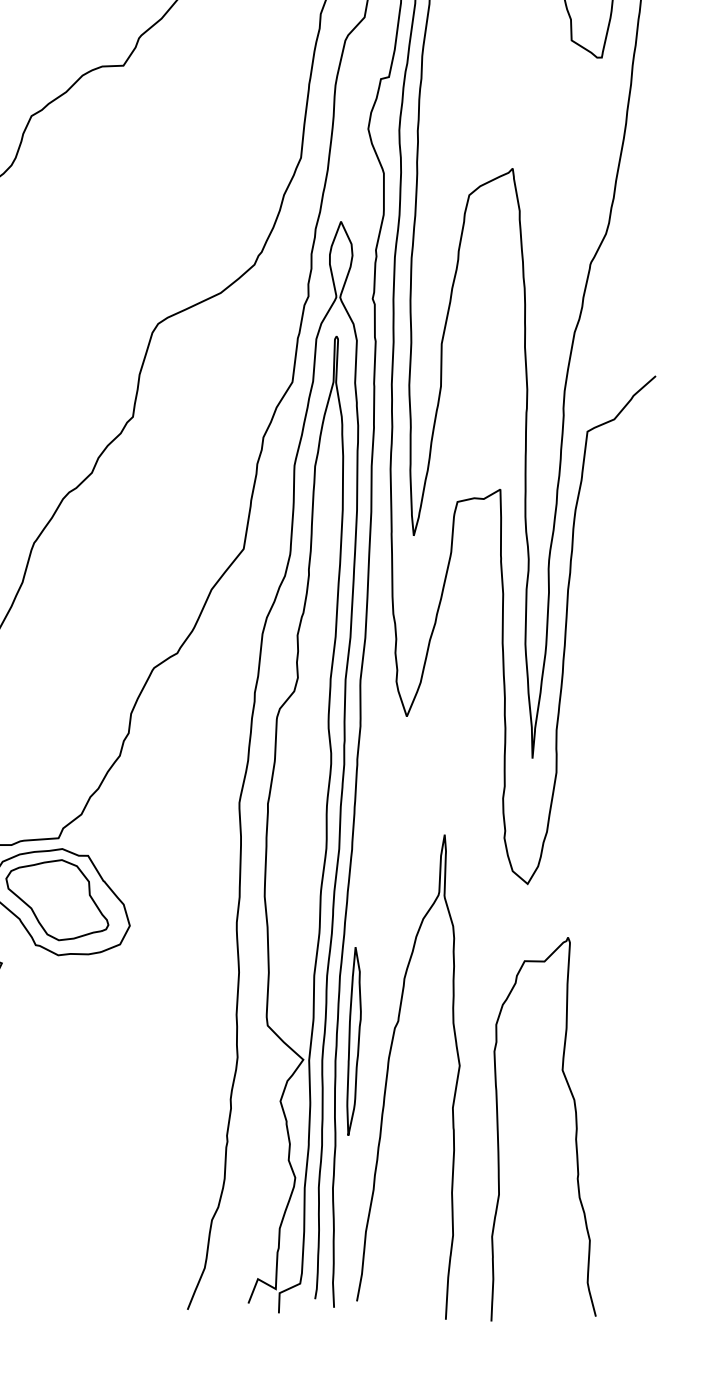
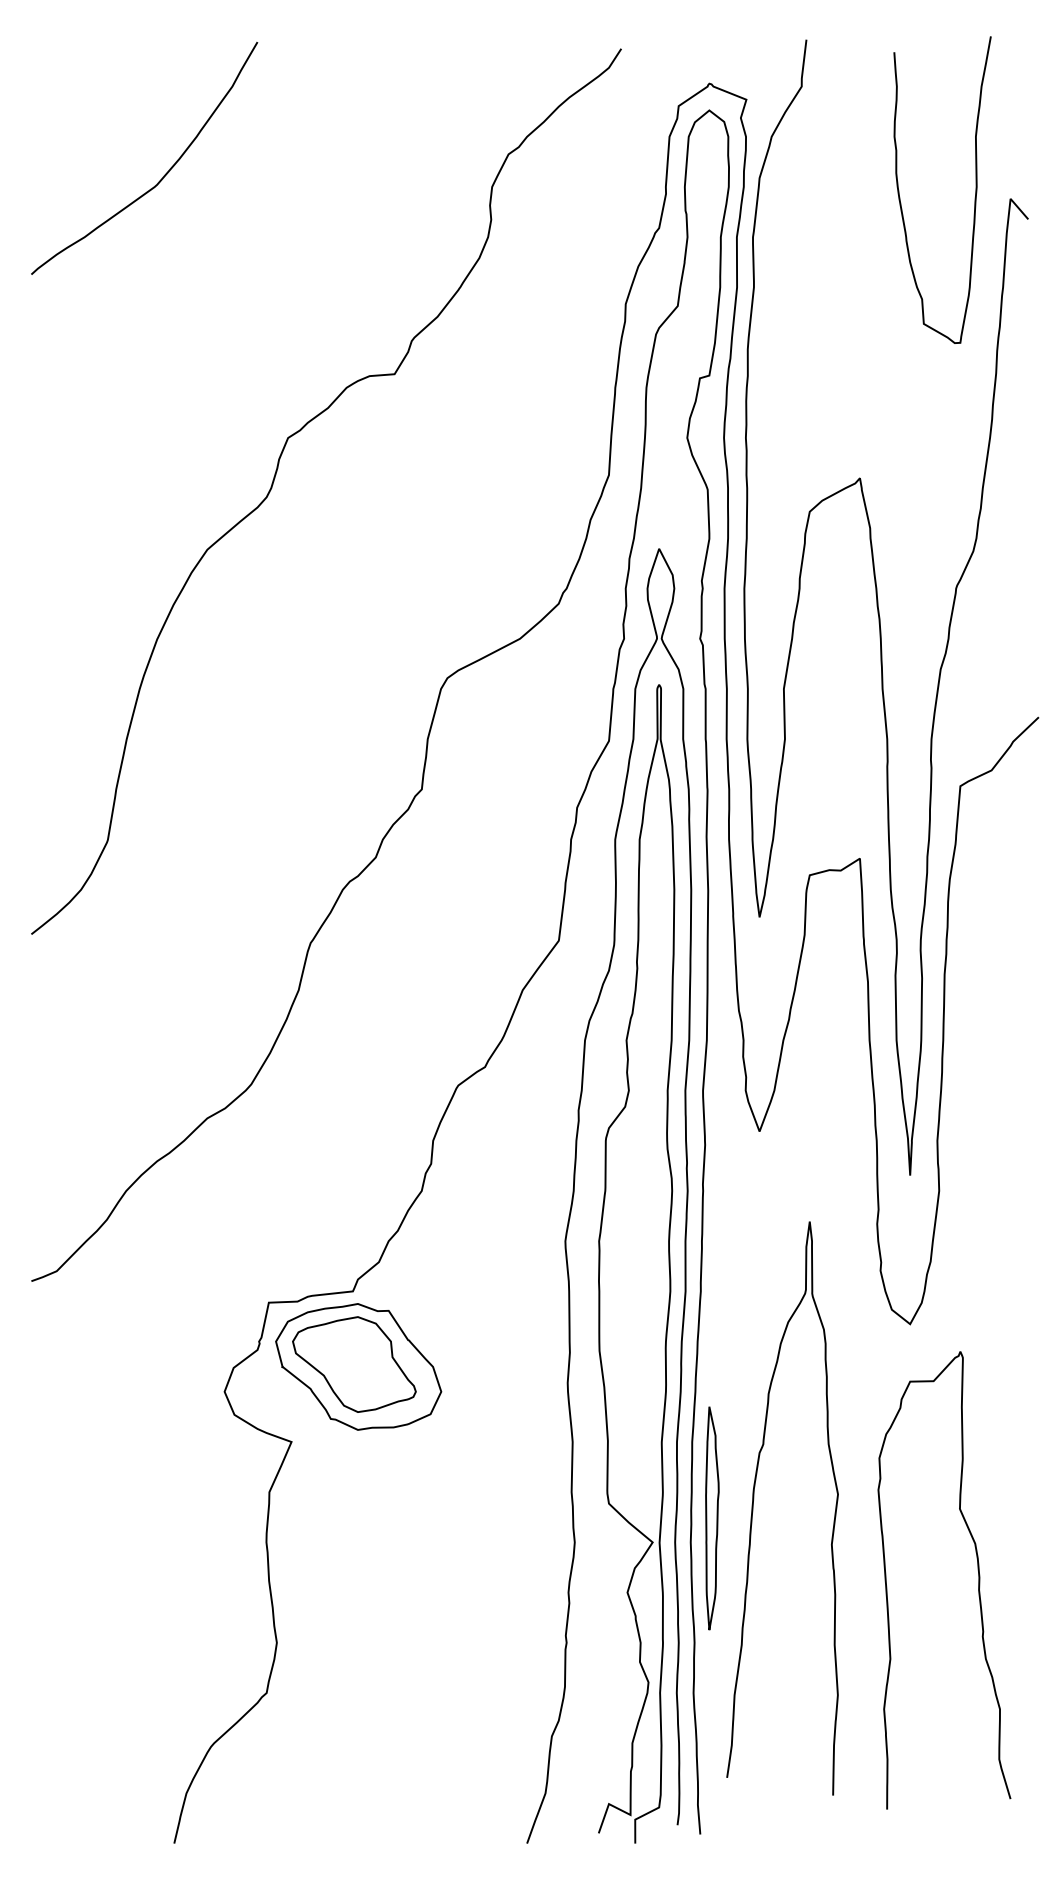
curve: (387, 1074) -> (753, 1508), moved
curve: (575, 1131) -> (978, 1580), moved

